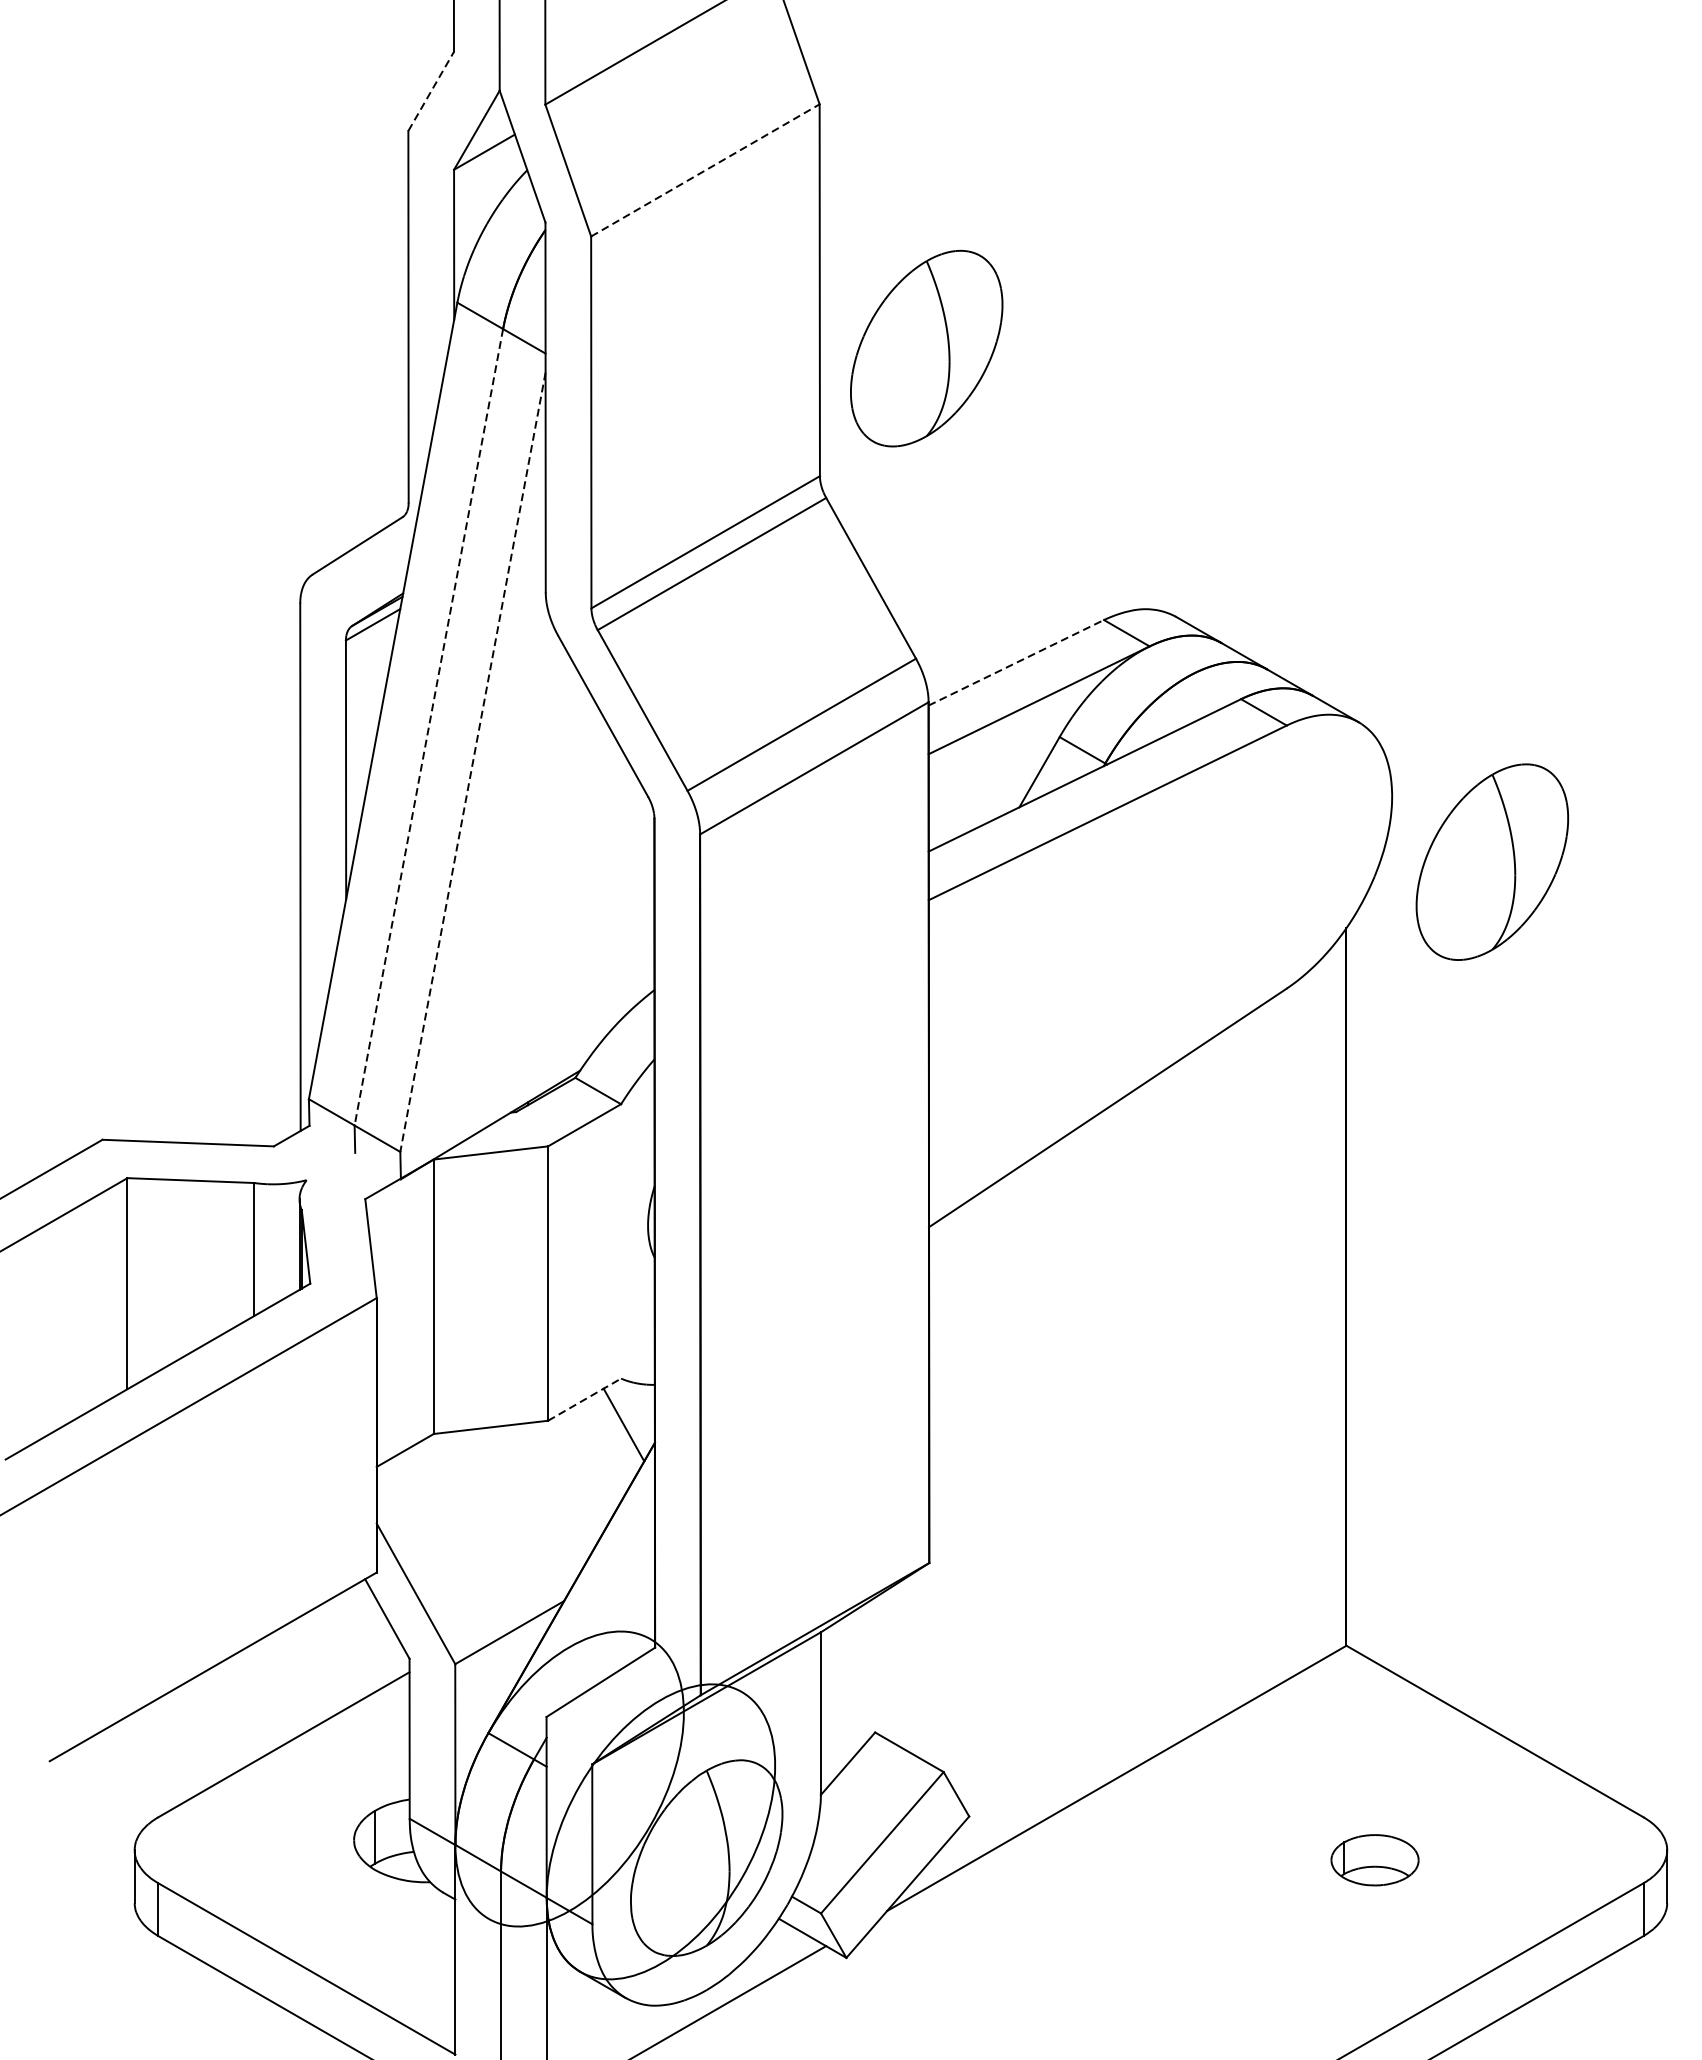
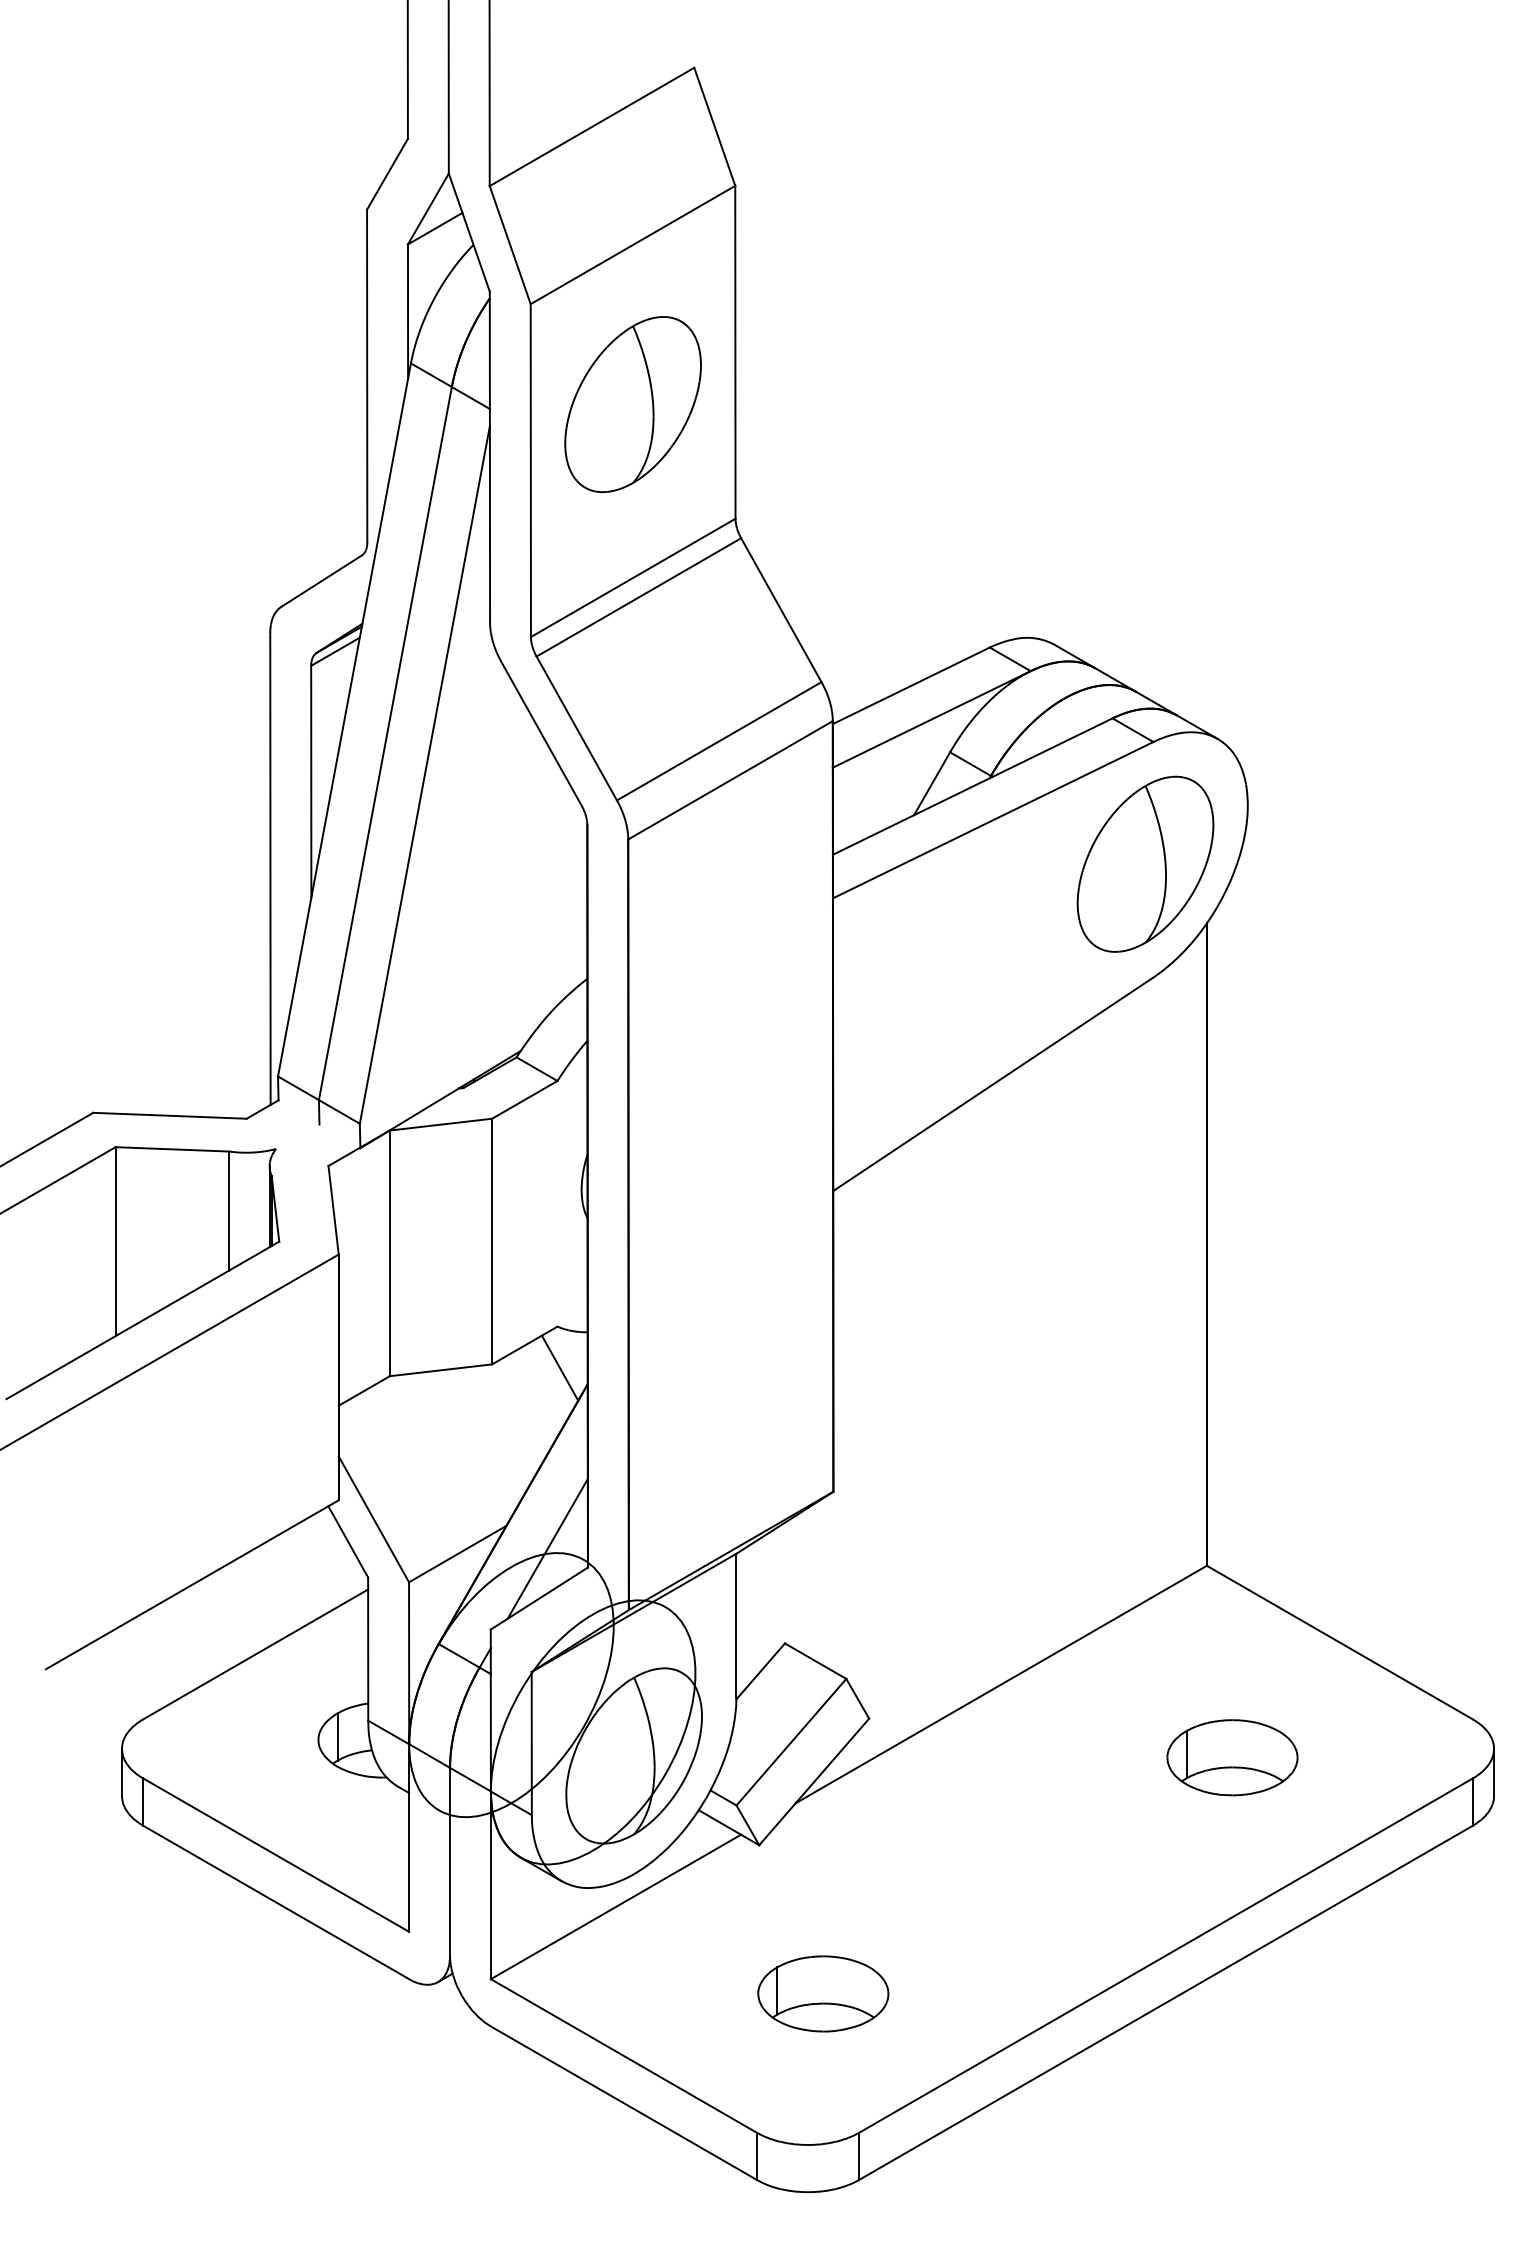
line: (431, 91) -> (387, 174), dashed -> solid
line: (705, 169) -> (633, 244), dashed -> solid
part: (926, 348) -> (632, 404), moved
line: (1016, 662) -> (911, 685), dashed -> solid
line: (428, 727) -> (385, 743), dashed -> solid
line: (472, 761) -> (424, 774), dashed -> solid
part: (1492, 861) -> (1145, 863), moved
line: (584, 1399) -> (524, 1345), dashed -> solid
line: (609, 1626) -> (547, 1548), added
part: (1375, 1859) -> (1232, 1757), size x1.67

